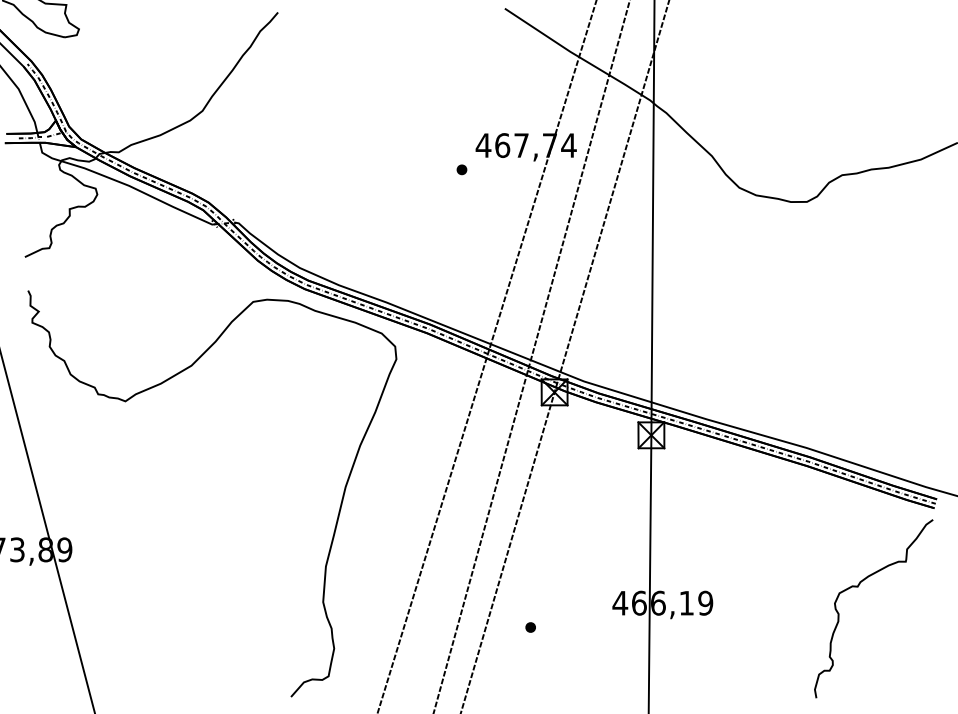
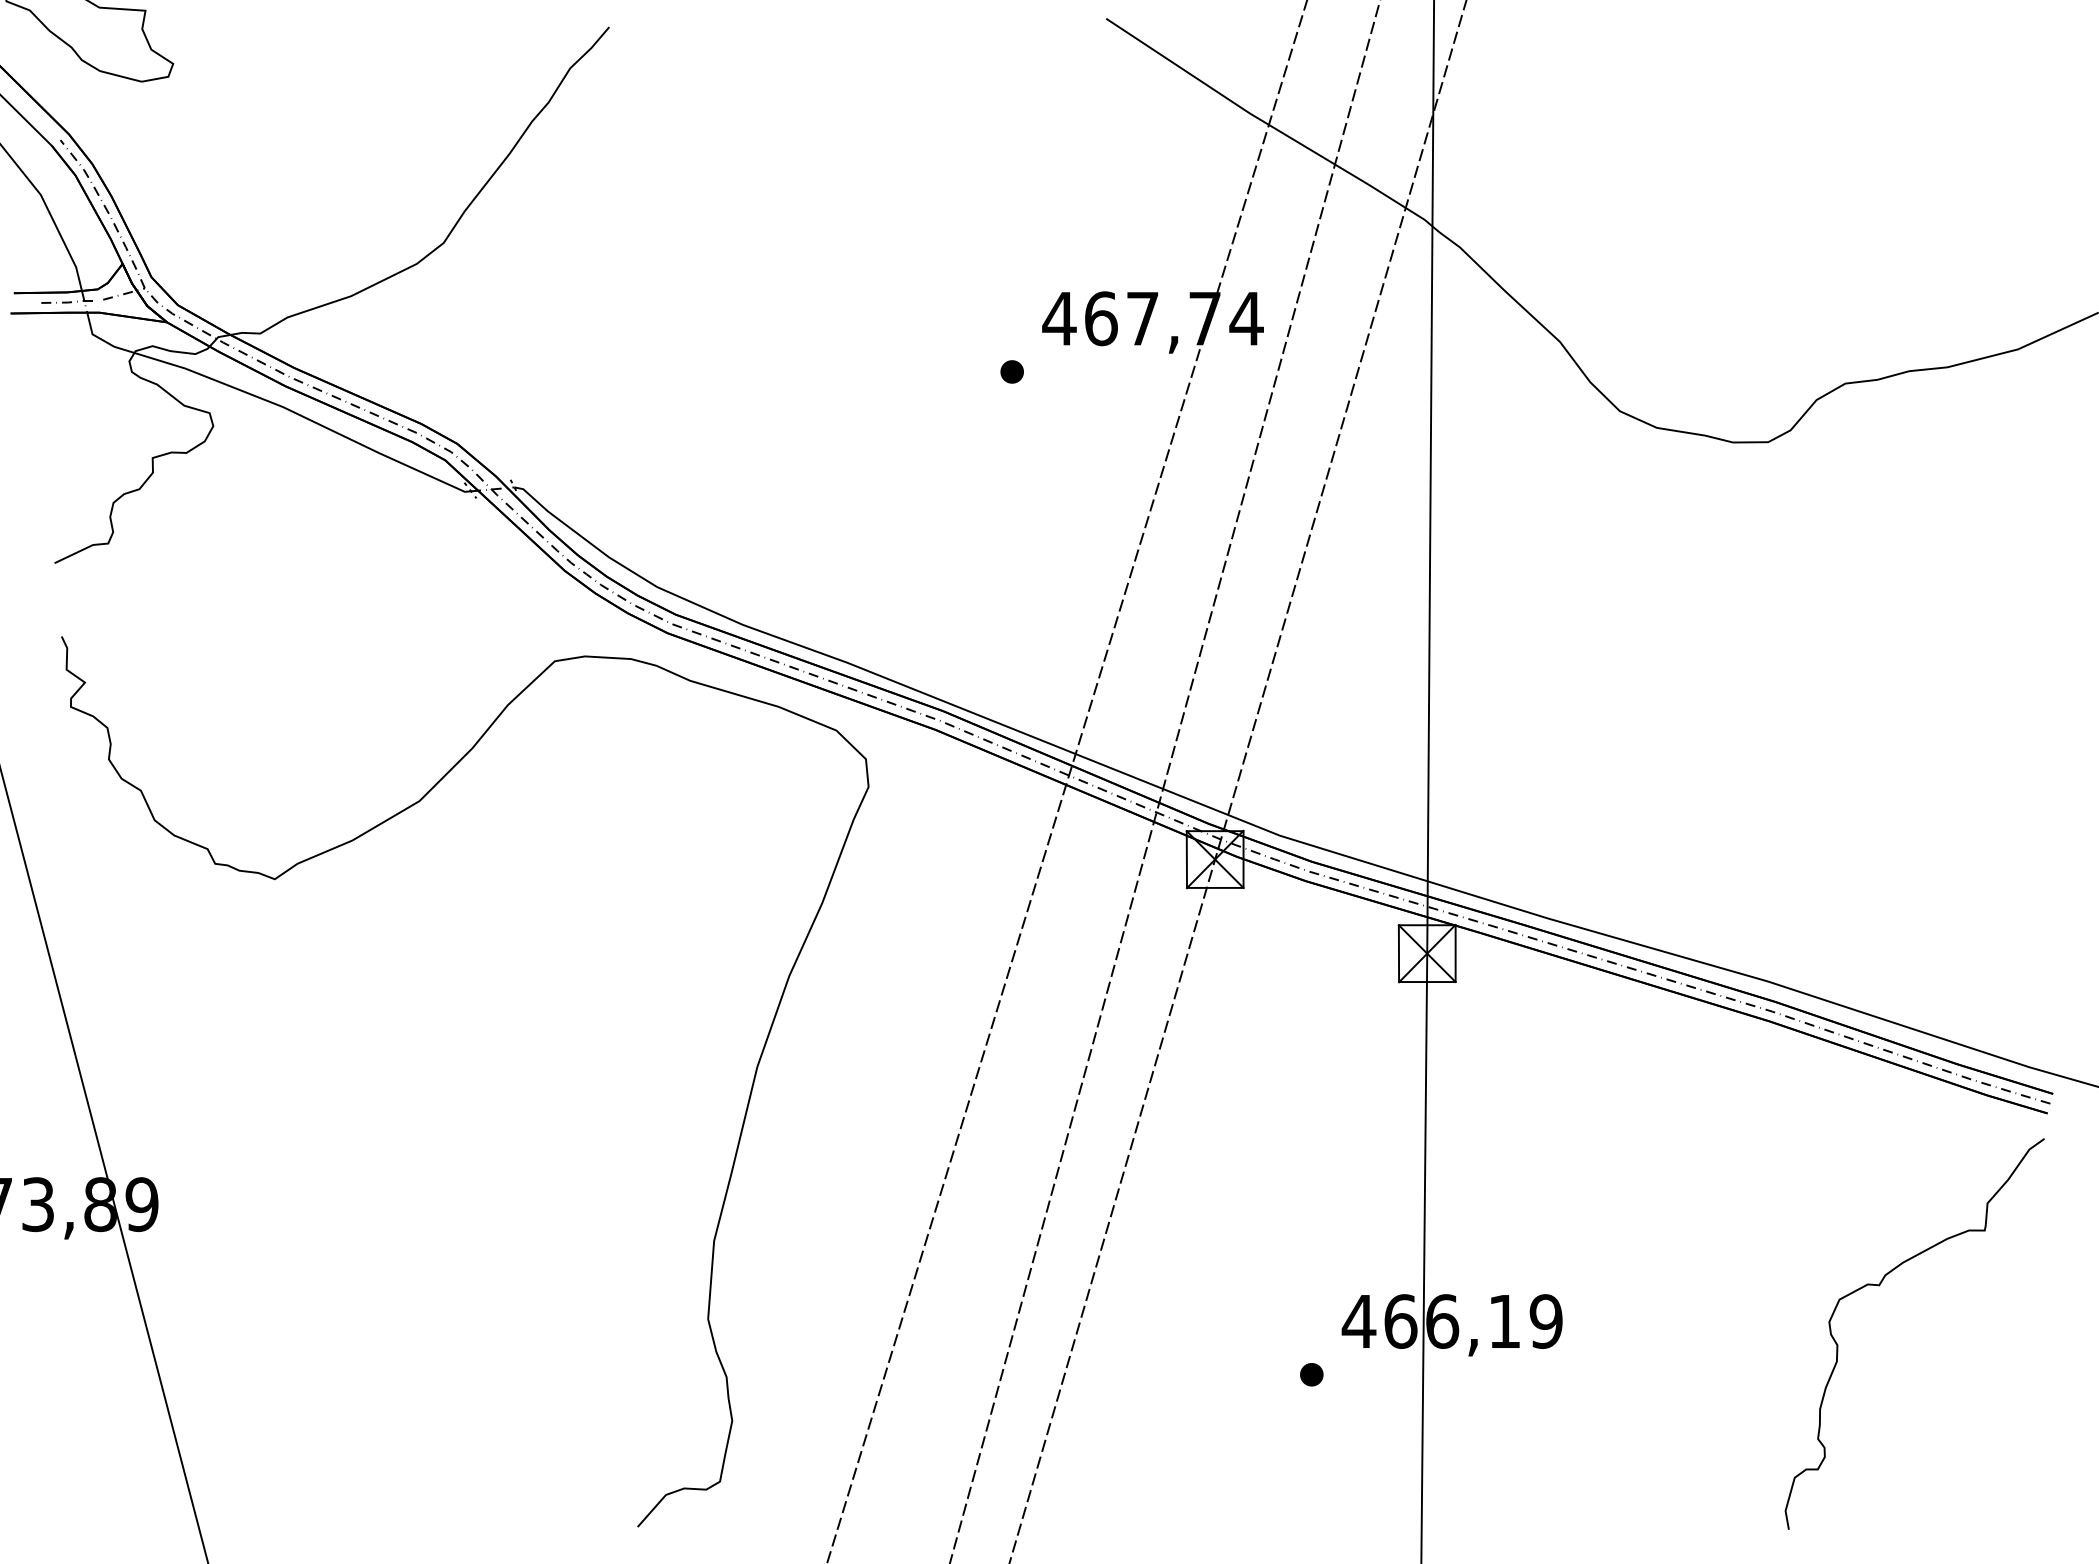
part: (530, 627) -> (1311, 1374), moved

